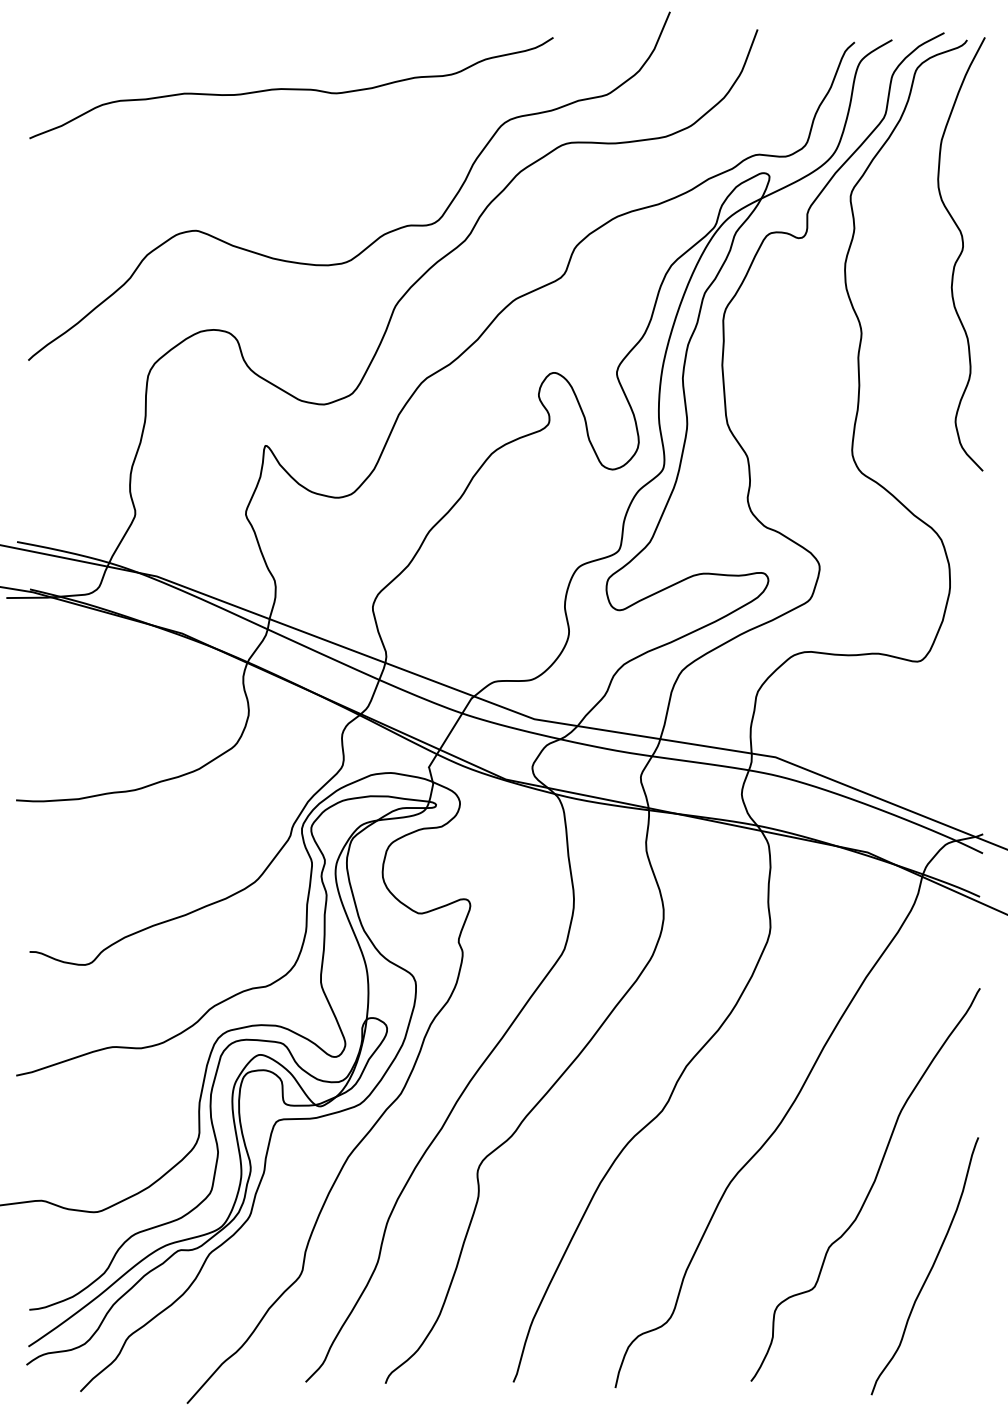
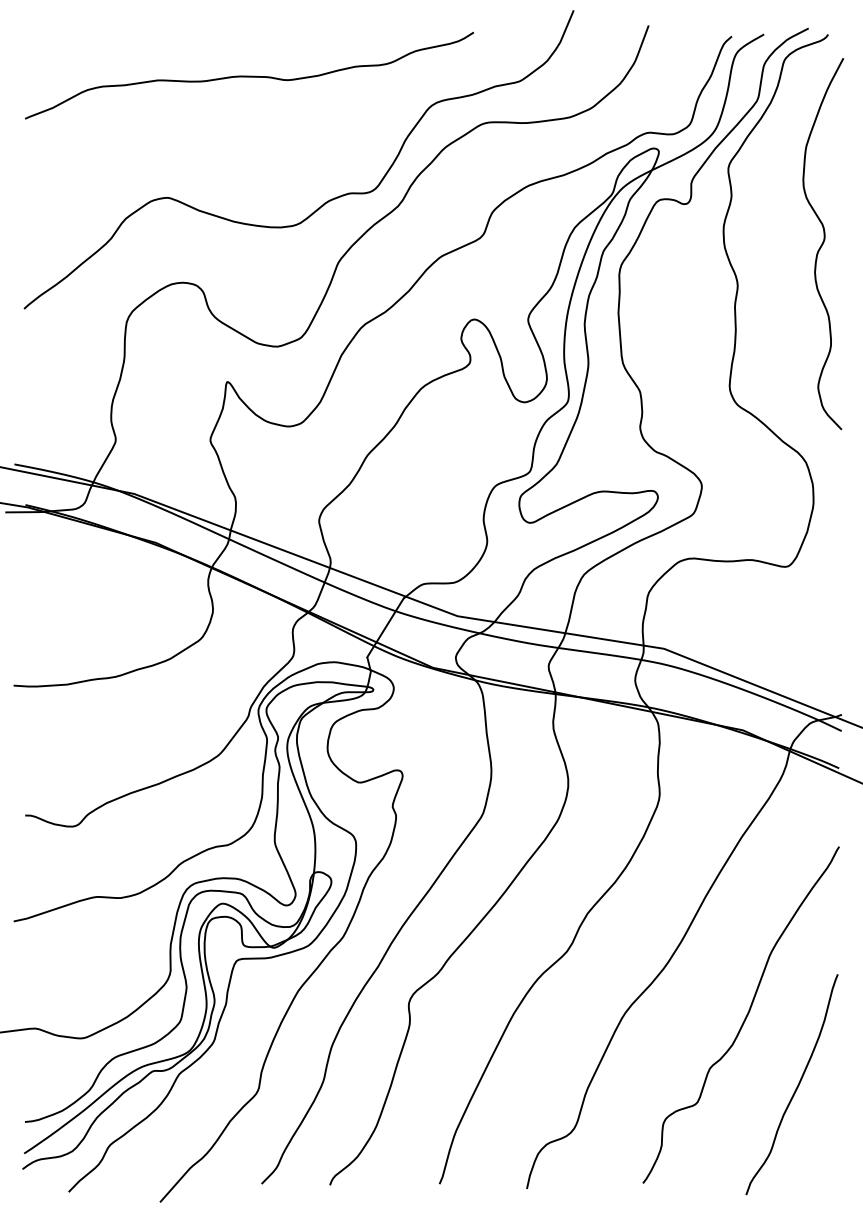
curve: (961, 254) -> (823, 244), moved

